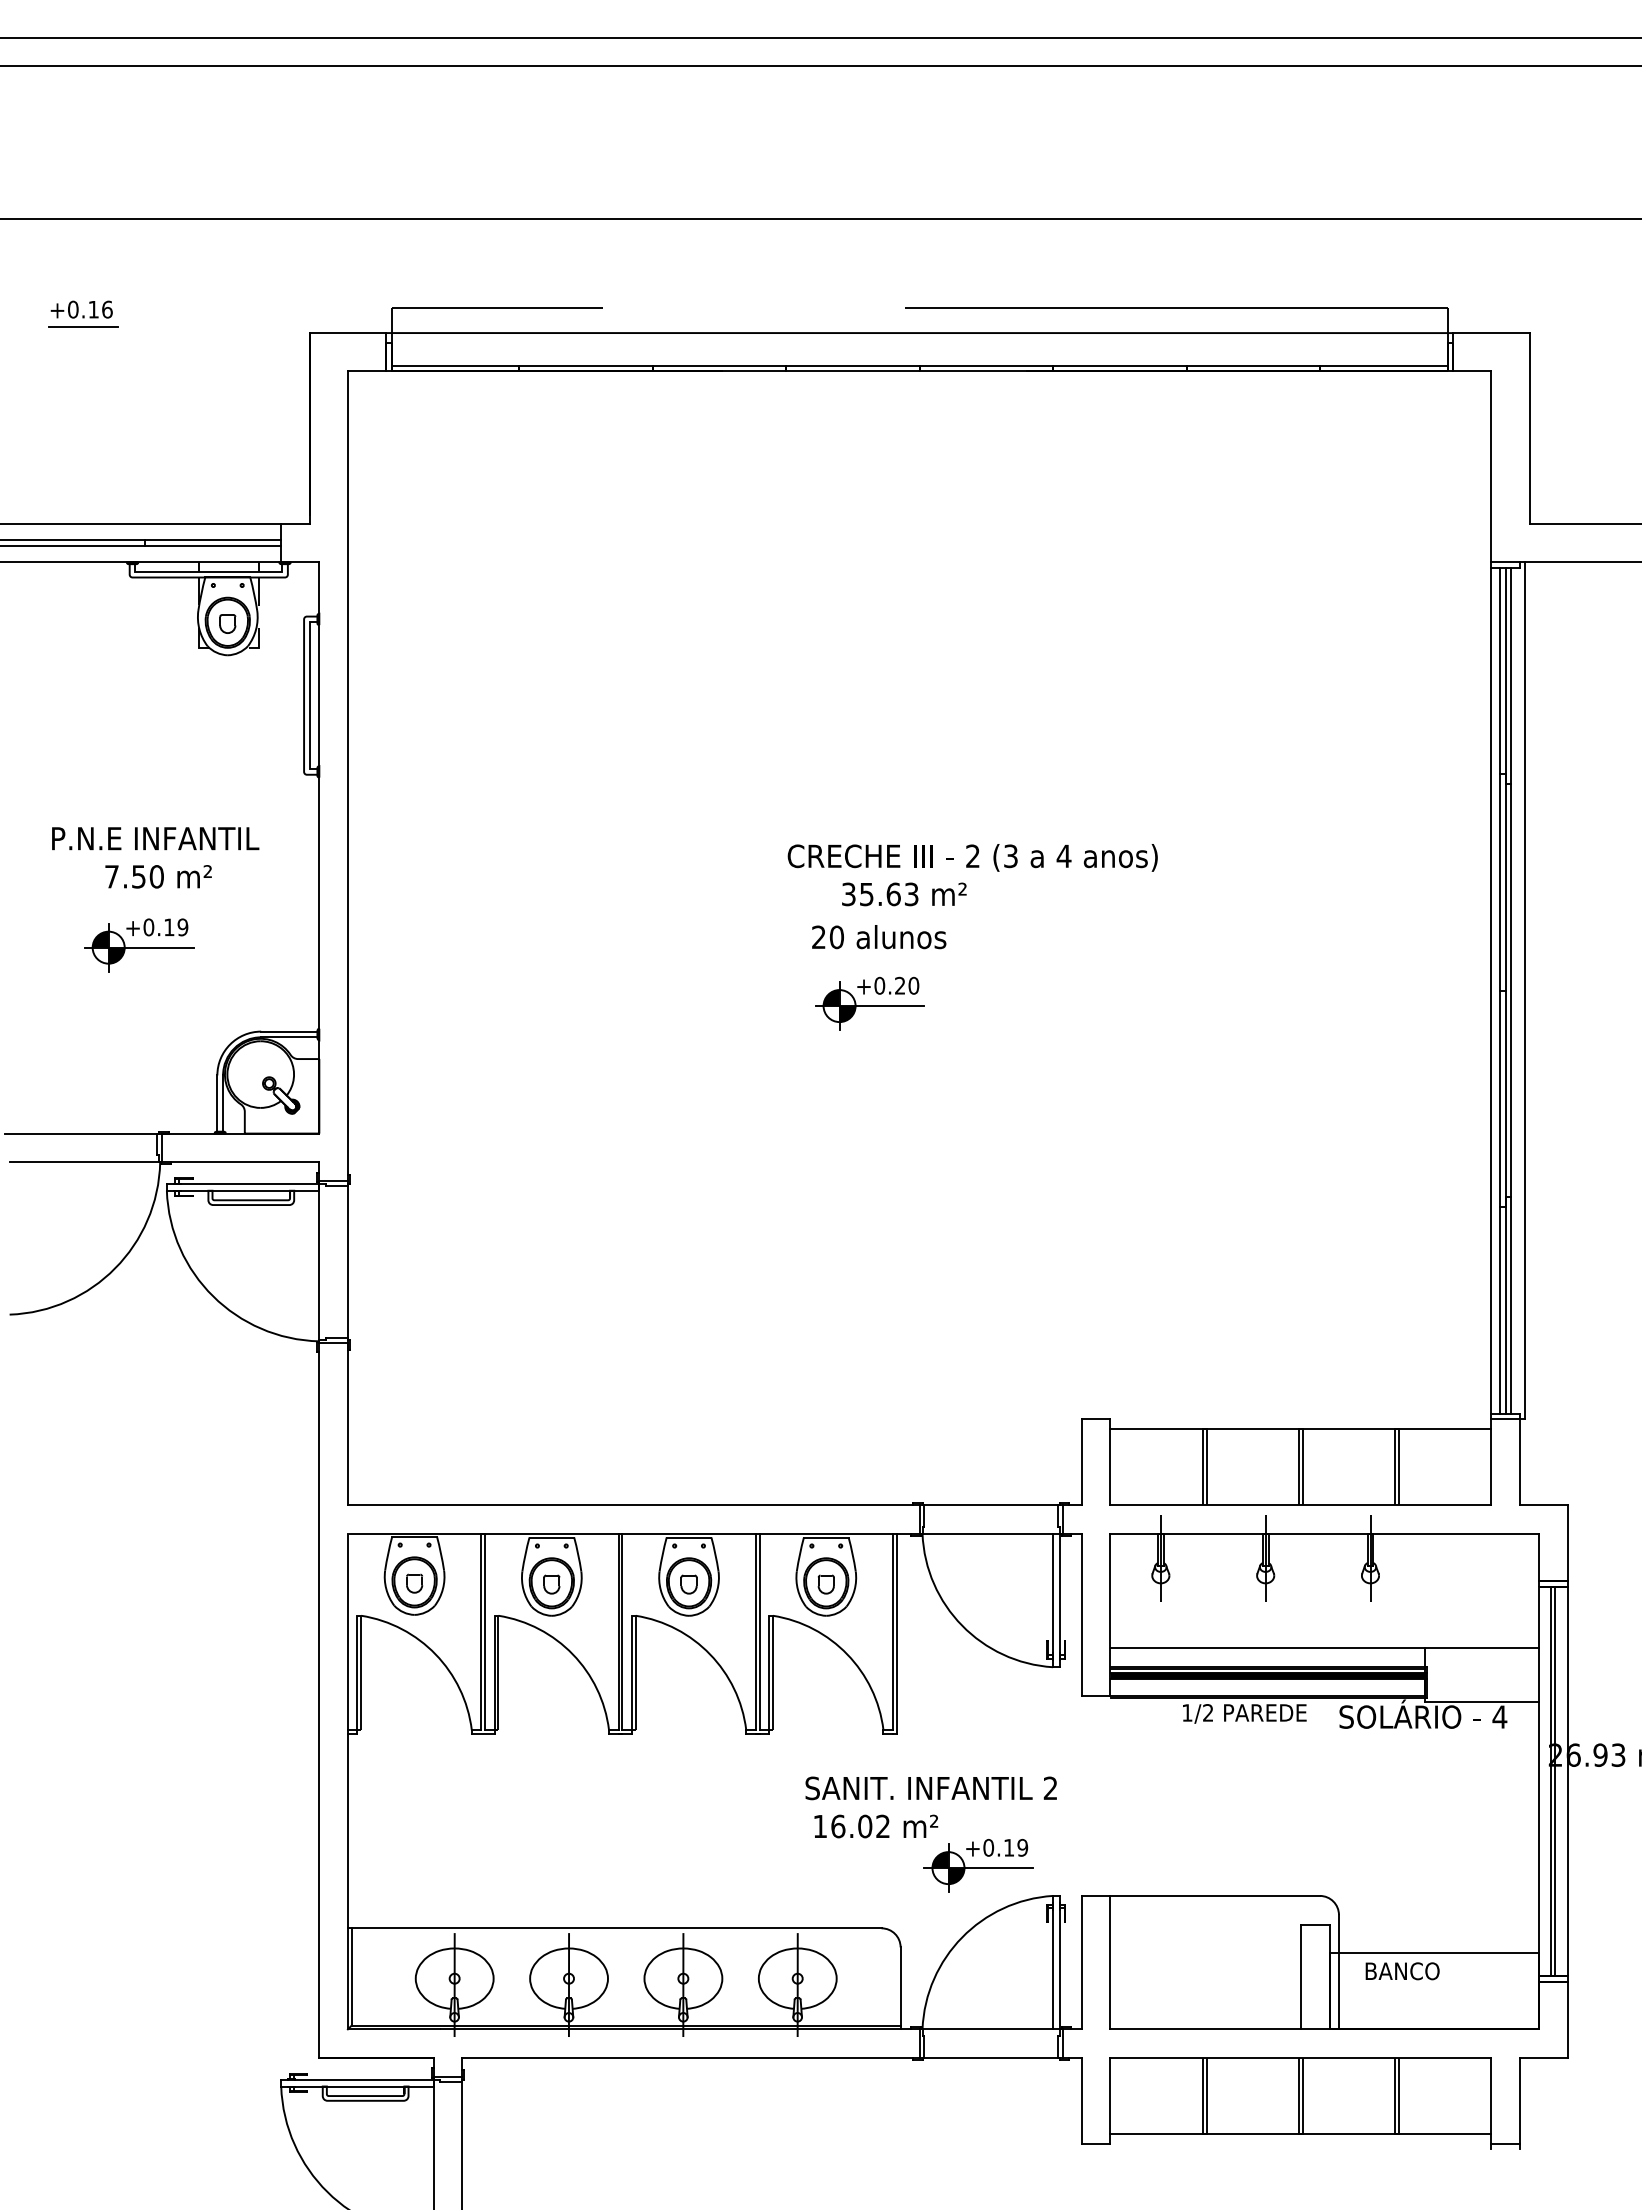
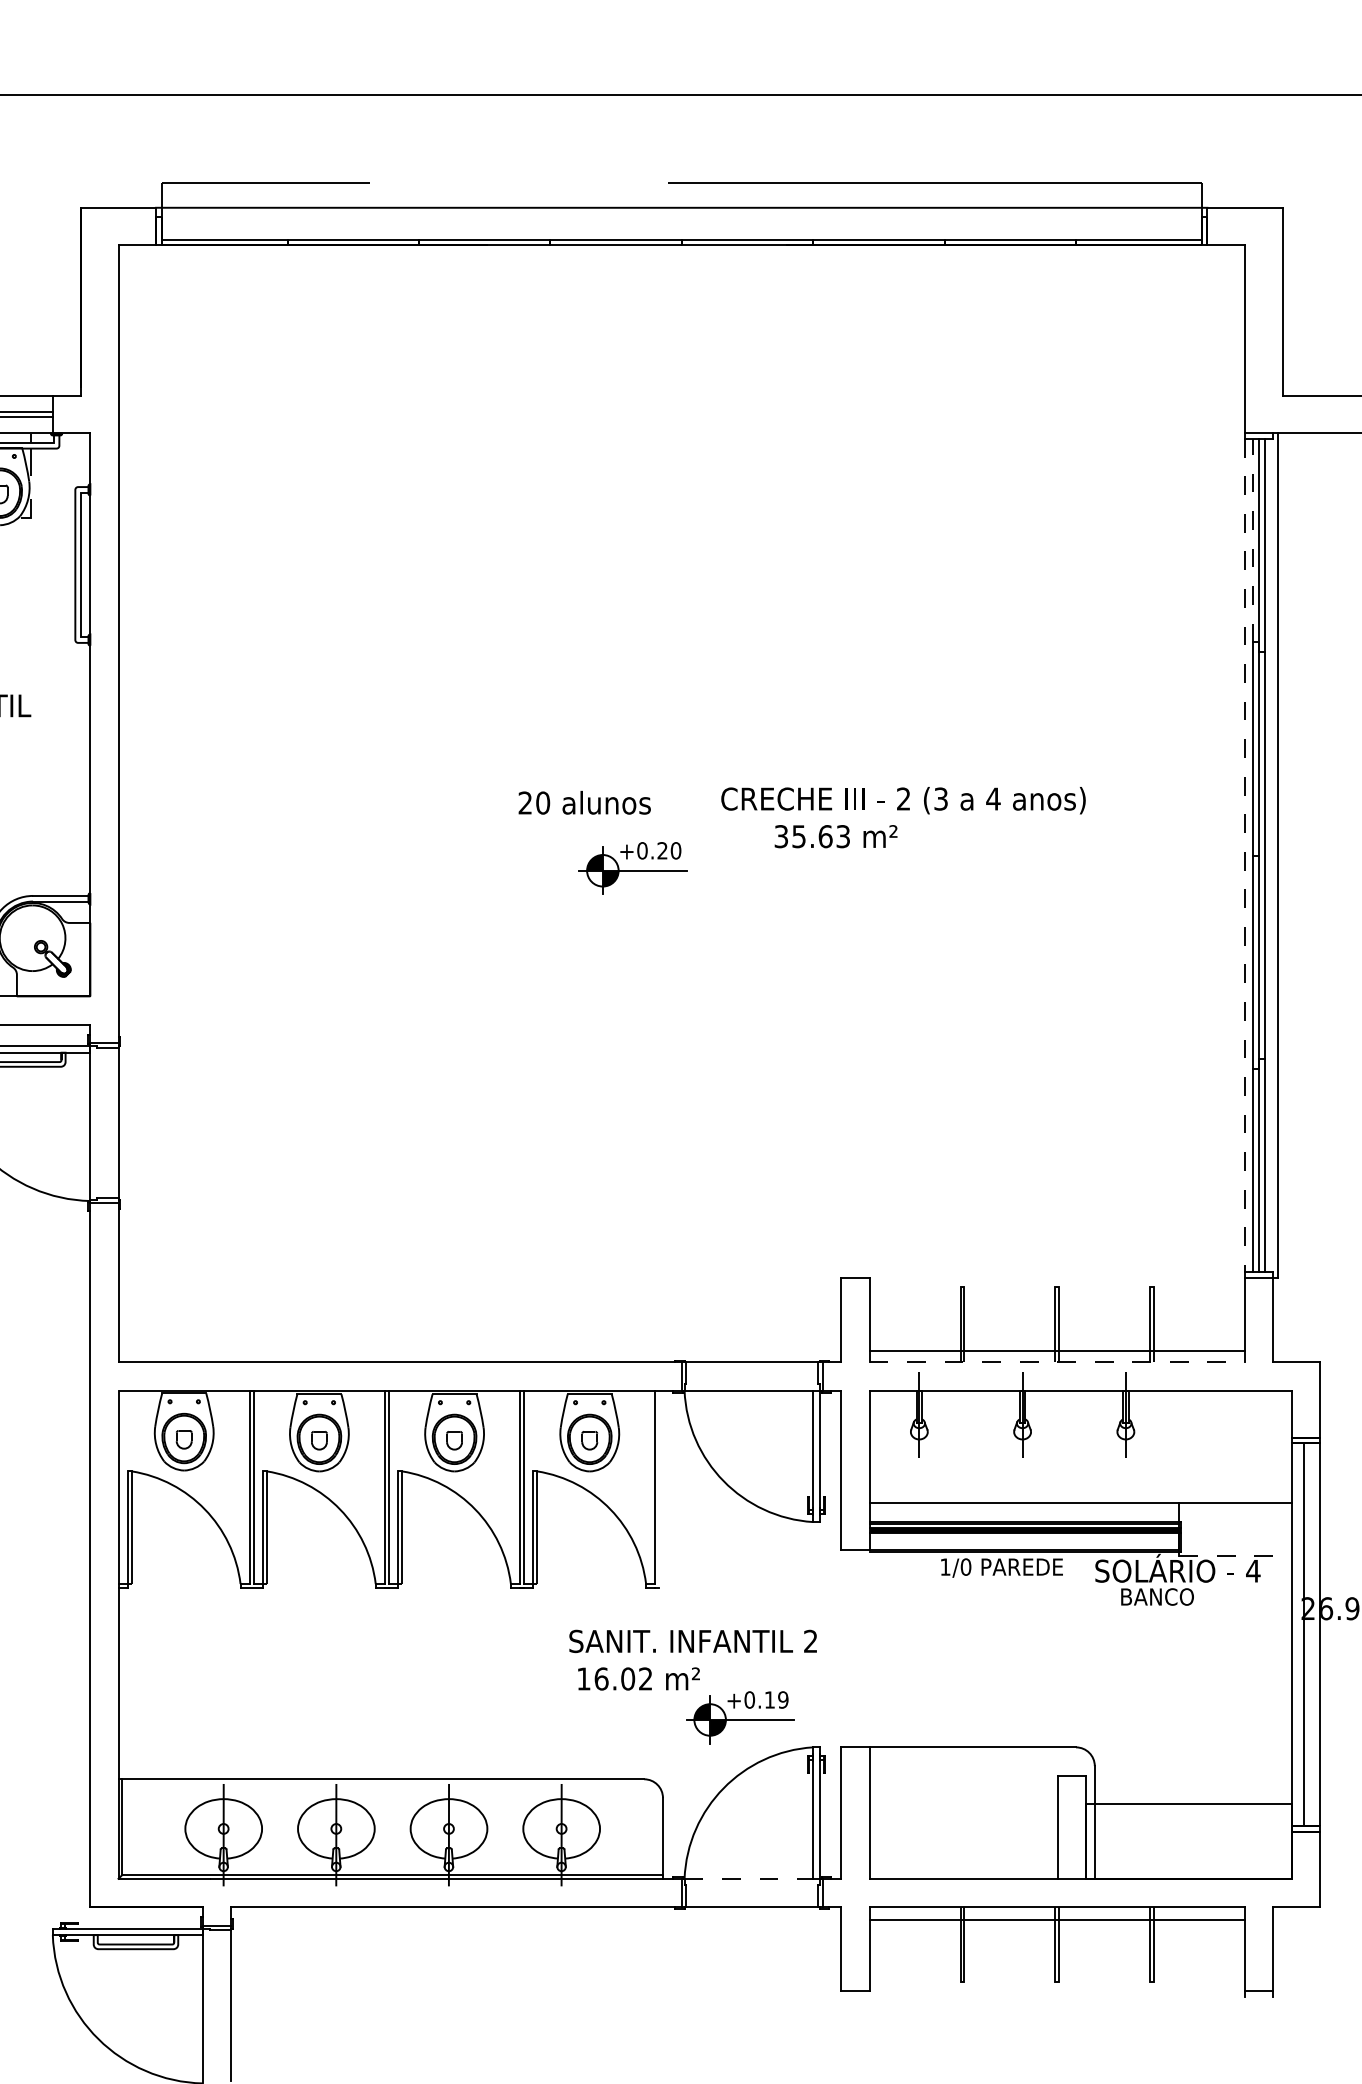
line: (1500, 670) -> (1253, 540), solid -> dashed
text: (972, 875) -> (903, 817), moved
text: (879, 937) -> (585, 803), moved
line: (1491, 991) -> (1245, 856), solid -> dashed
line: (1300, 1428) -> (1056, 1350), moved
line: (1300, 1505) -> (1056, 1362), solid -> dashed
line: (896, 1633) -> (658, 1488), removed
line: (1482, 1701) -> (1236, 1555), solid -> dashed
text: (1208, 1712) -> (966, 1566), 1/2 -> 1/0
line: (1555, 1781) -> (1308, 1634), removed
text: (1402, 1971) -> (1157, 1597), moved
line: (988, 2029) -> (749, 1878), solid -> dashed
line: (1300, 2134) -> (1056, 1920), moved

